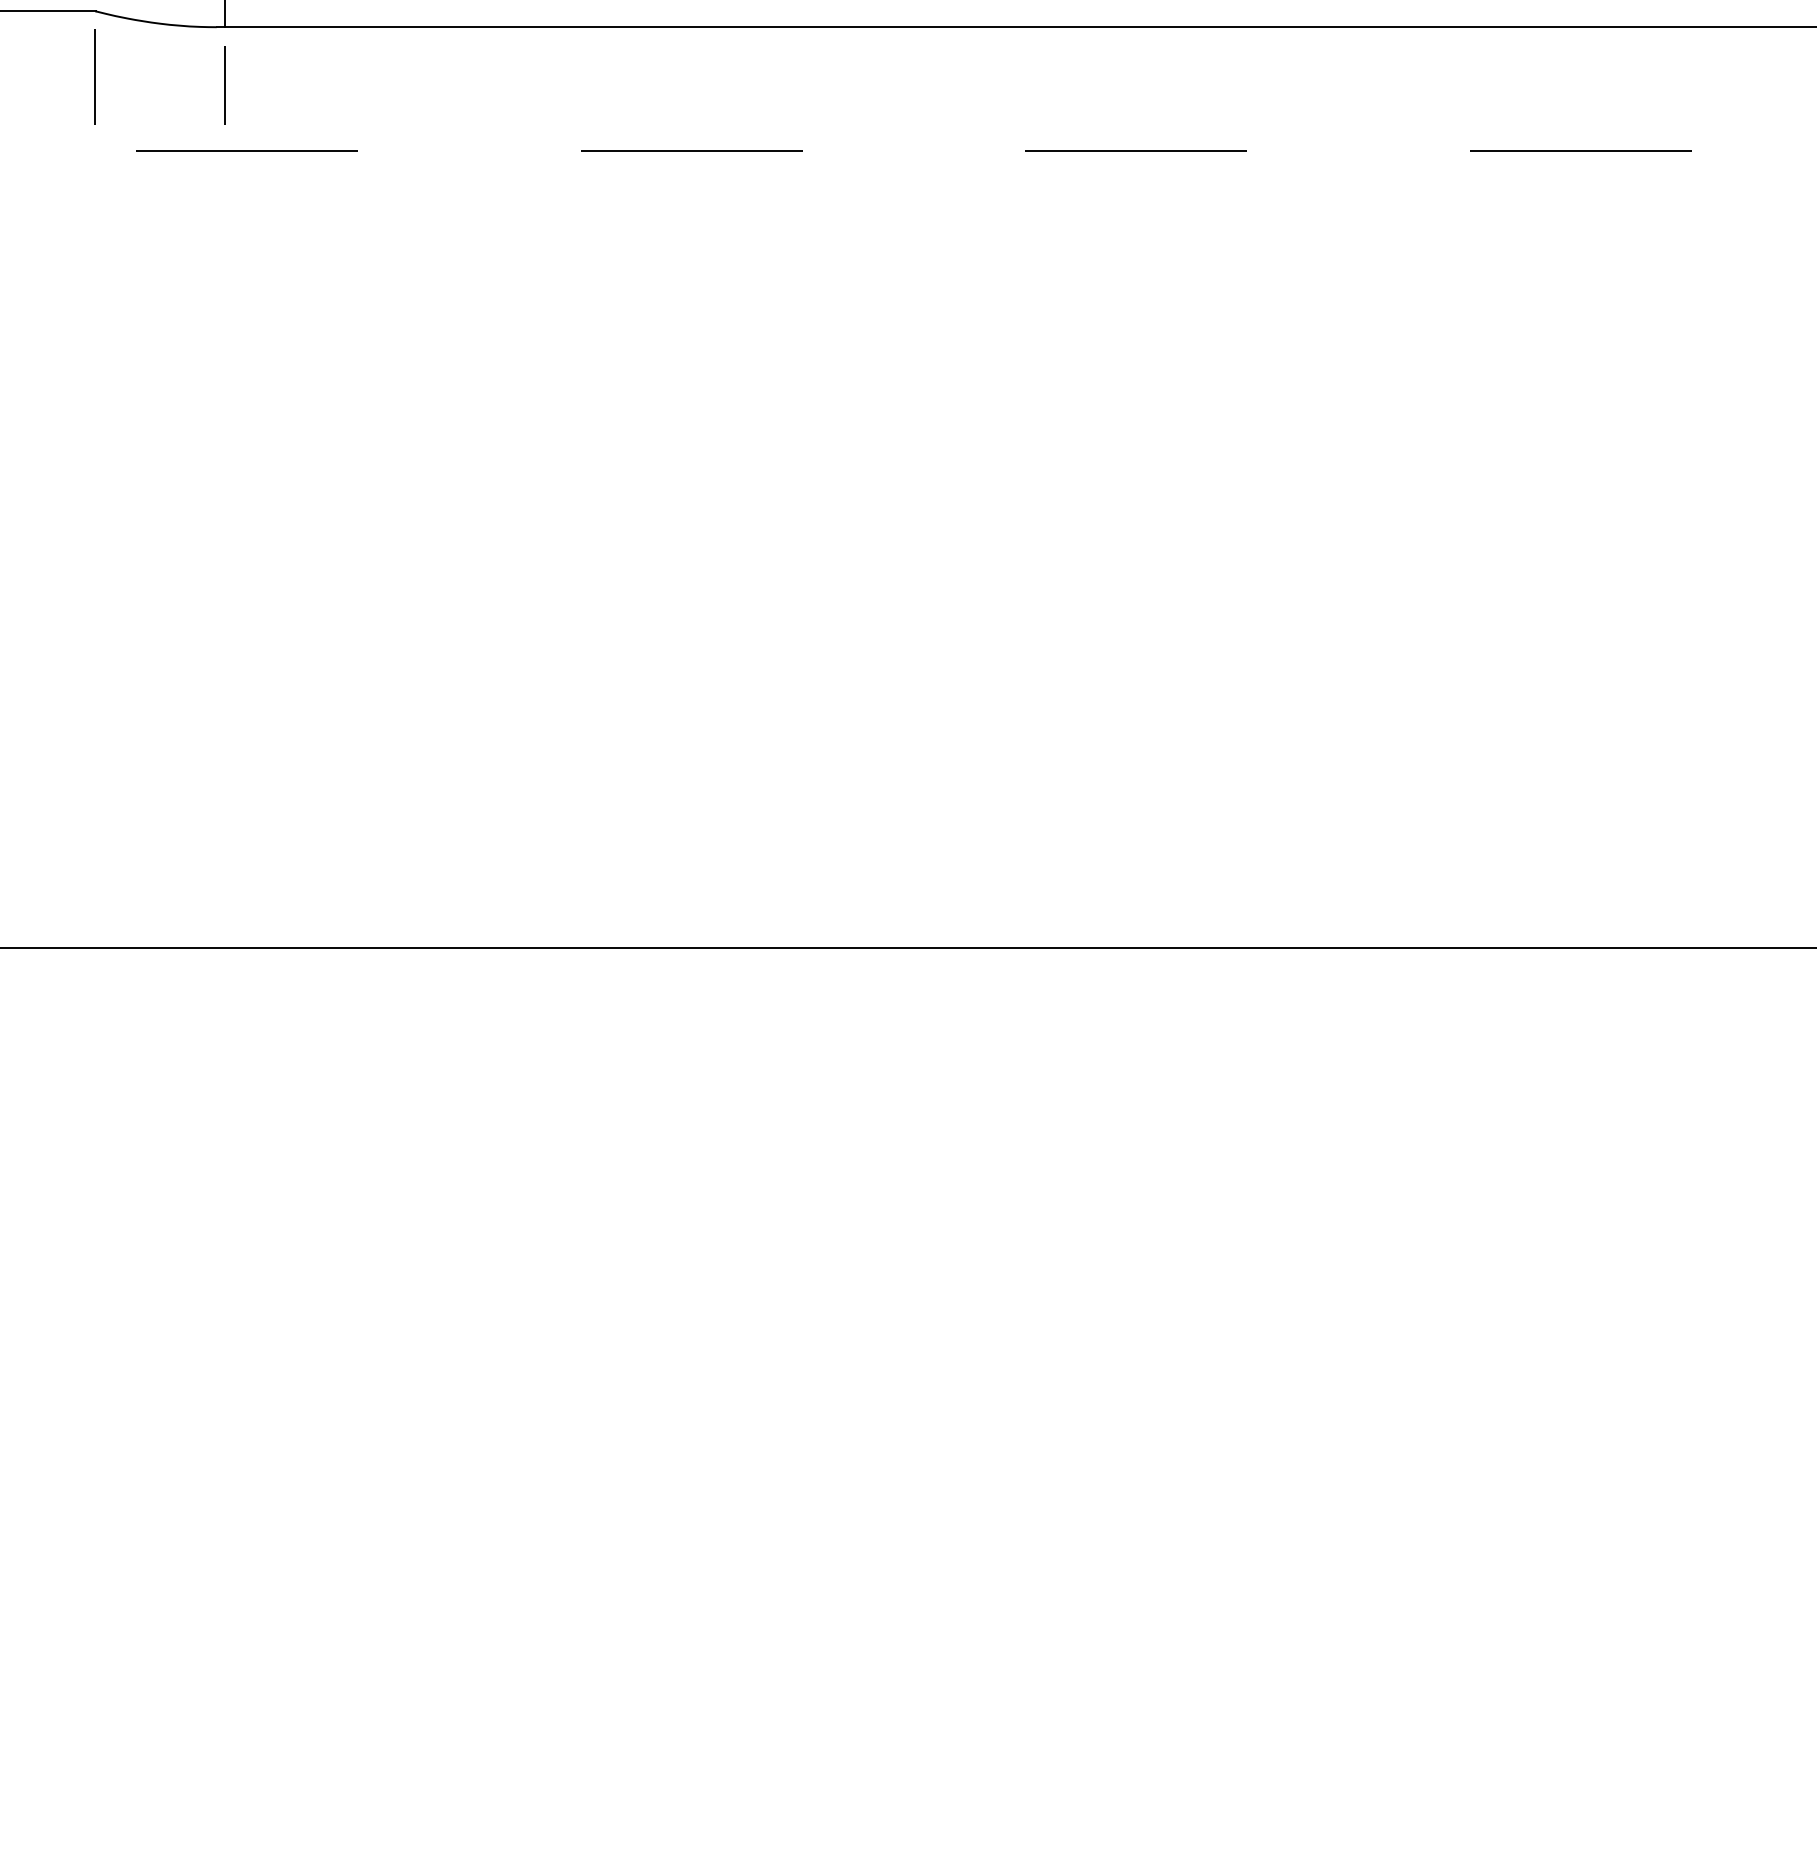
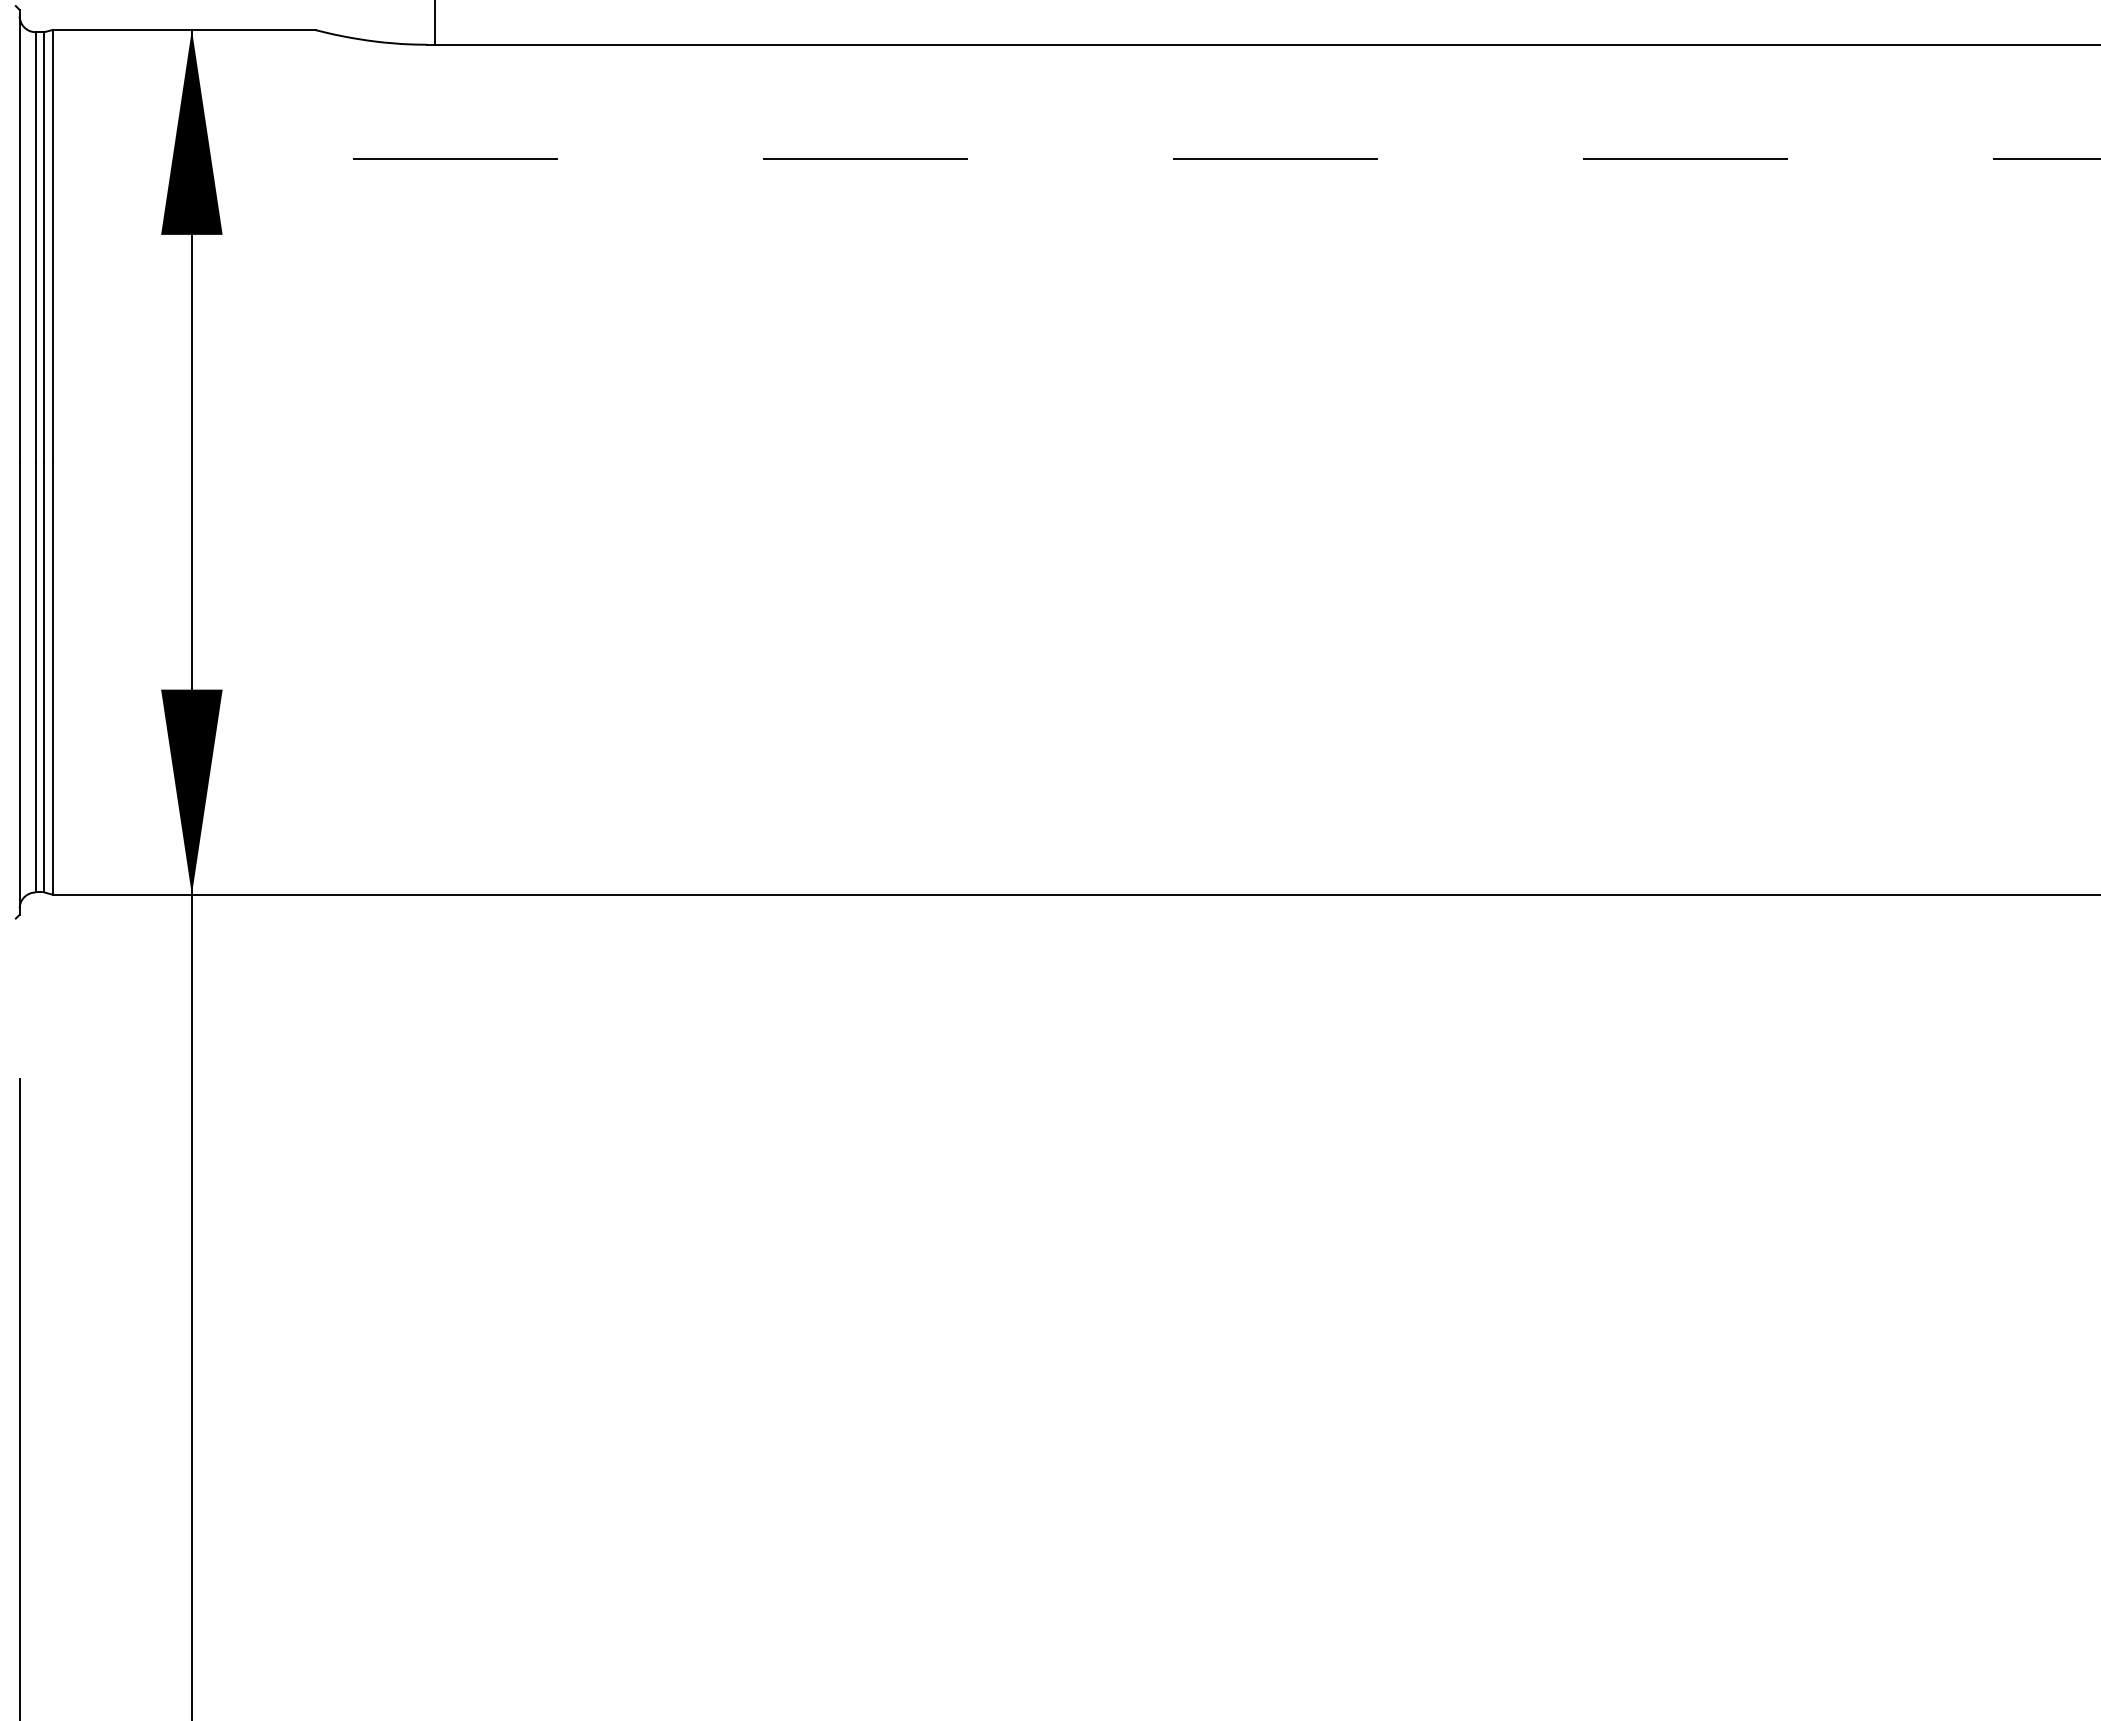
line: (94, 76) -> (314, 90), removed
line: (224, 85) -> (434, 98), removed

